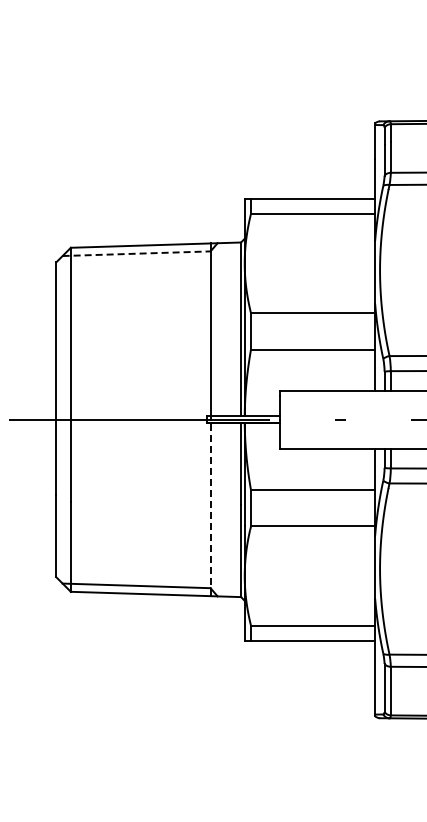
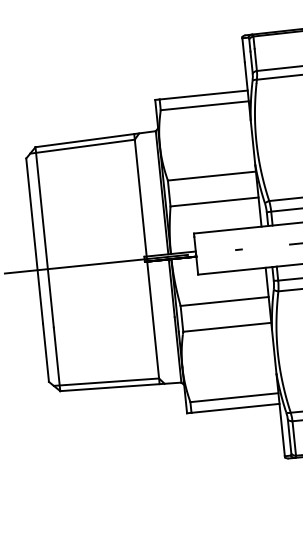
line: (137, 253) -> (83, 146), dashed -> solid
line: (210, 507) -> (153, 321), dashed -> solid

